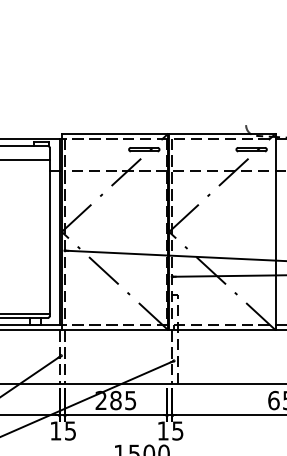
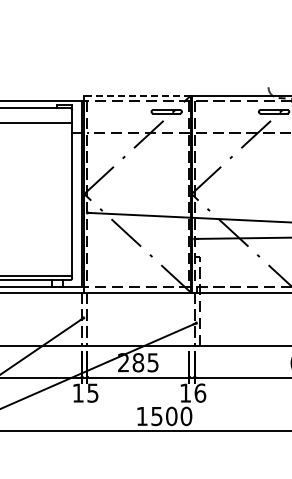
line: (115, 133) -> (137, 95), solid -> dashed
text: (178, 430) -> (200, 392), 15 -> 16

